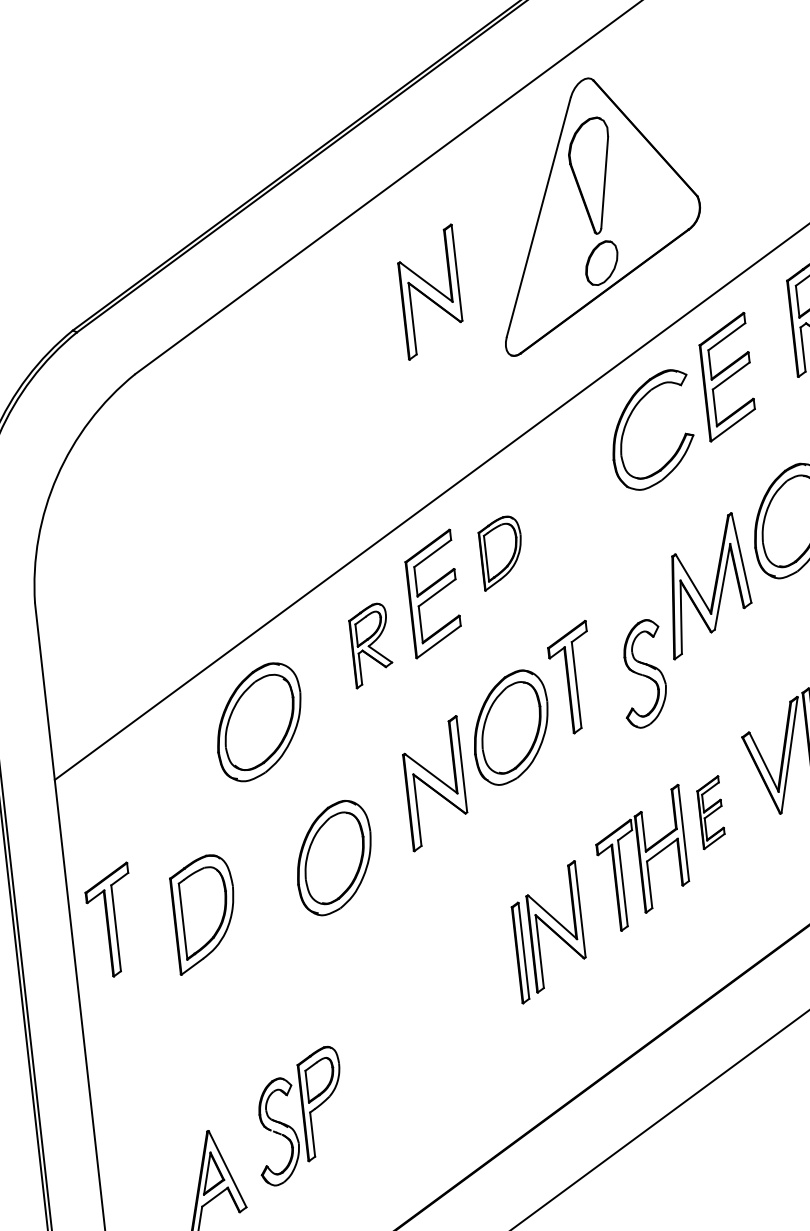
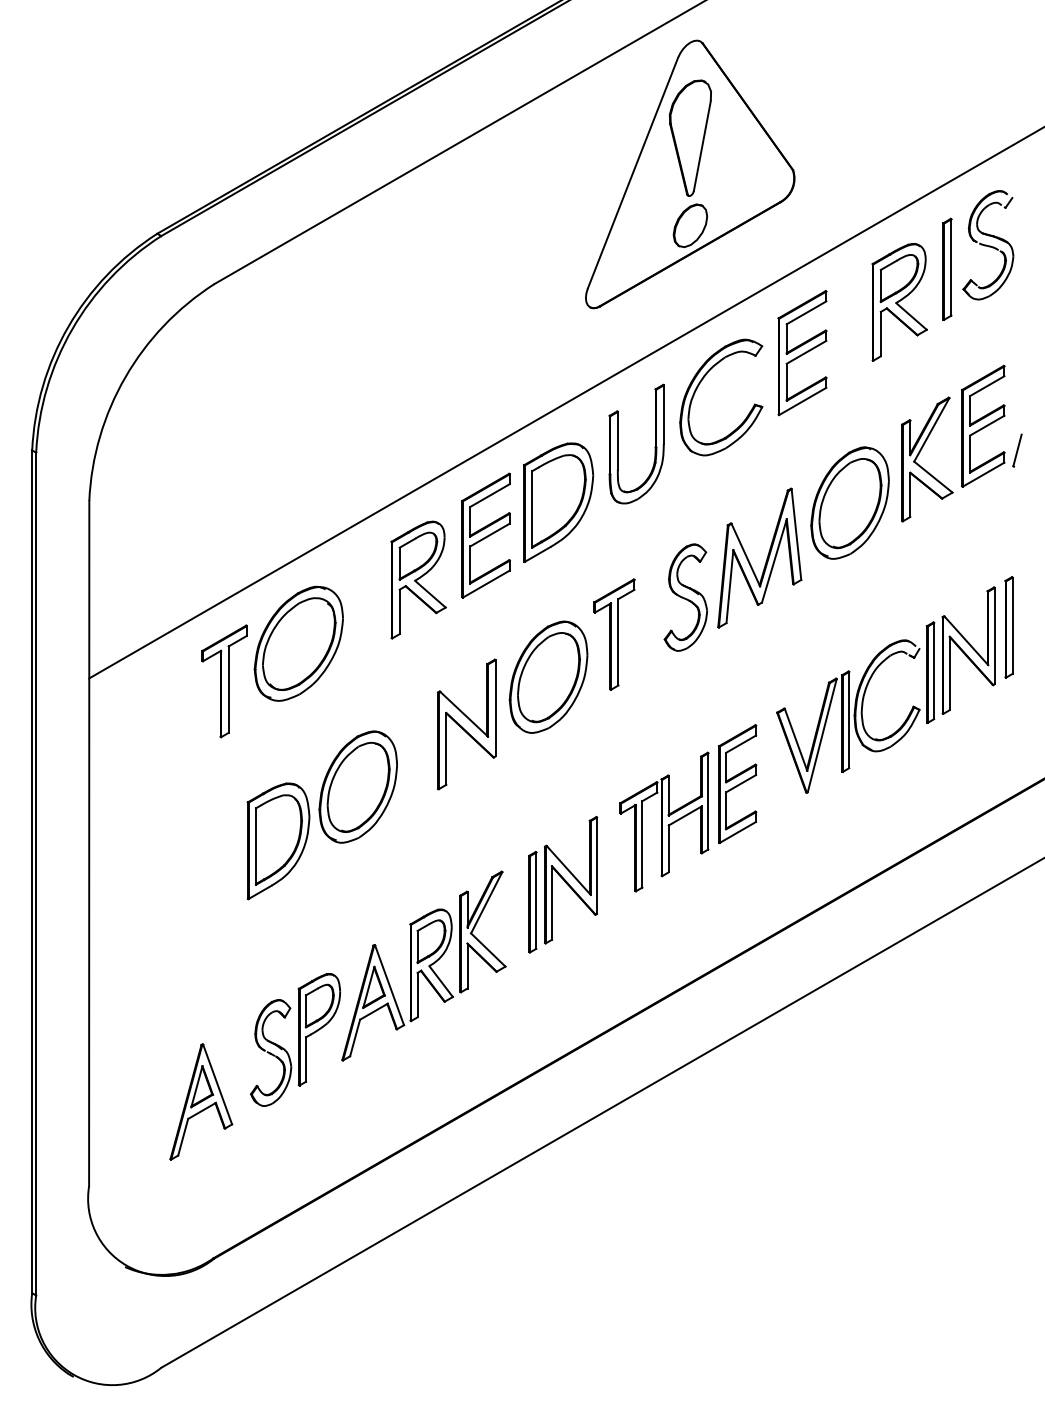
part: (429, 292) -> (516, 235), removed
part: (554, 487) -> (618, 443), added
part: (501, 552) -> (558, 502), size x1.67
part: (370, 644) -> (418, 579), size x1.43
part: (642, 673) -> (685, 597), moved
part: (710, 812) -> (737, 783), size x1.67
part: (204, 914) -> (278, 841), moved
part: (111, 920) -> (224, 681), moved
part: (418, 1028) -> (423, 965), added

